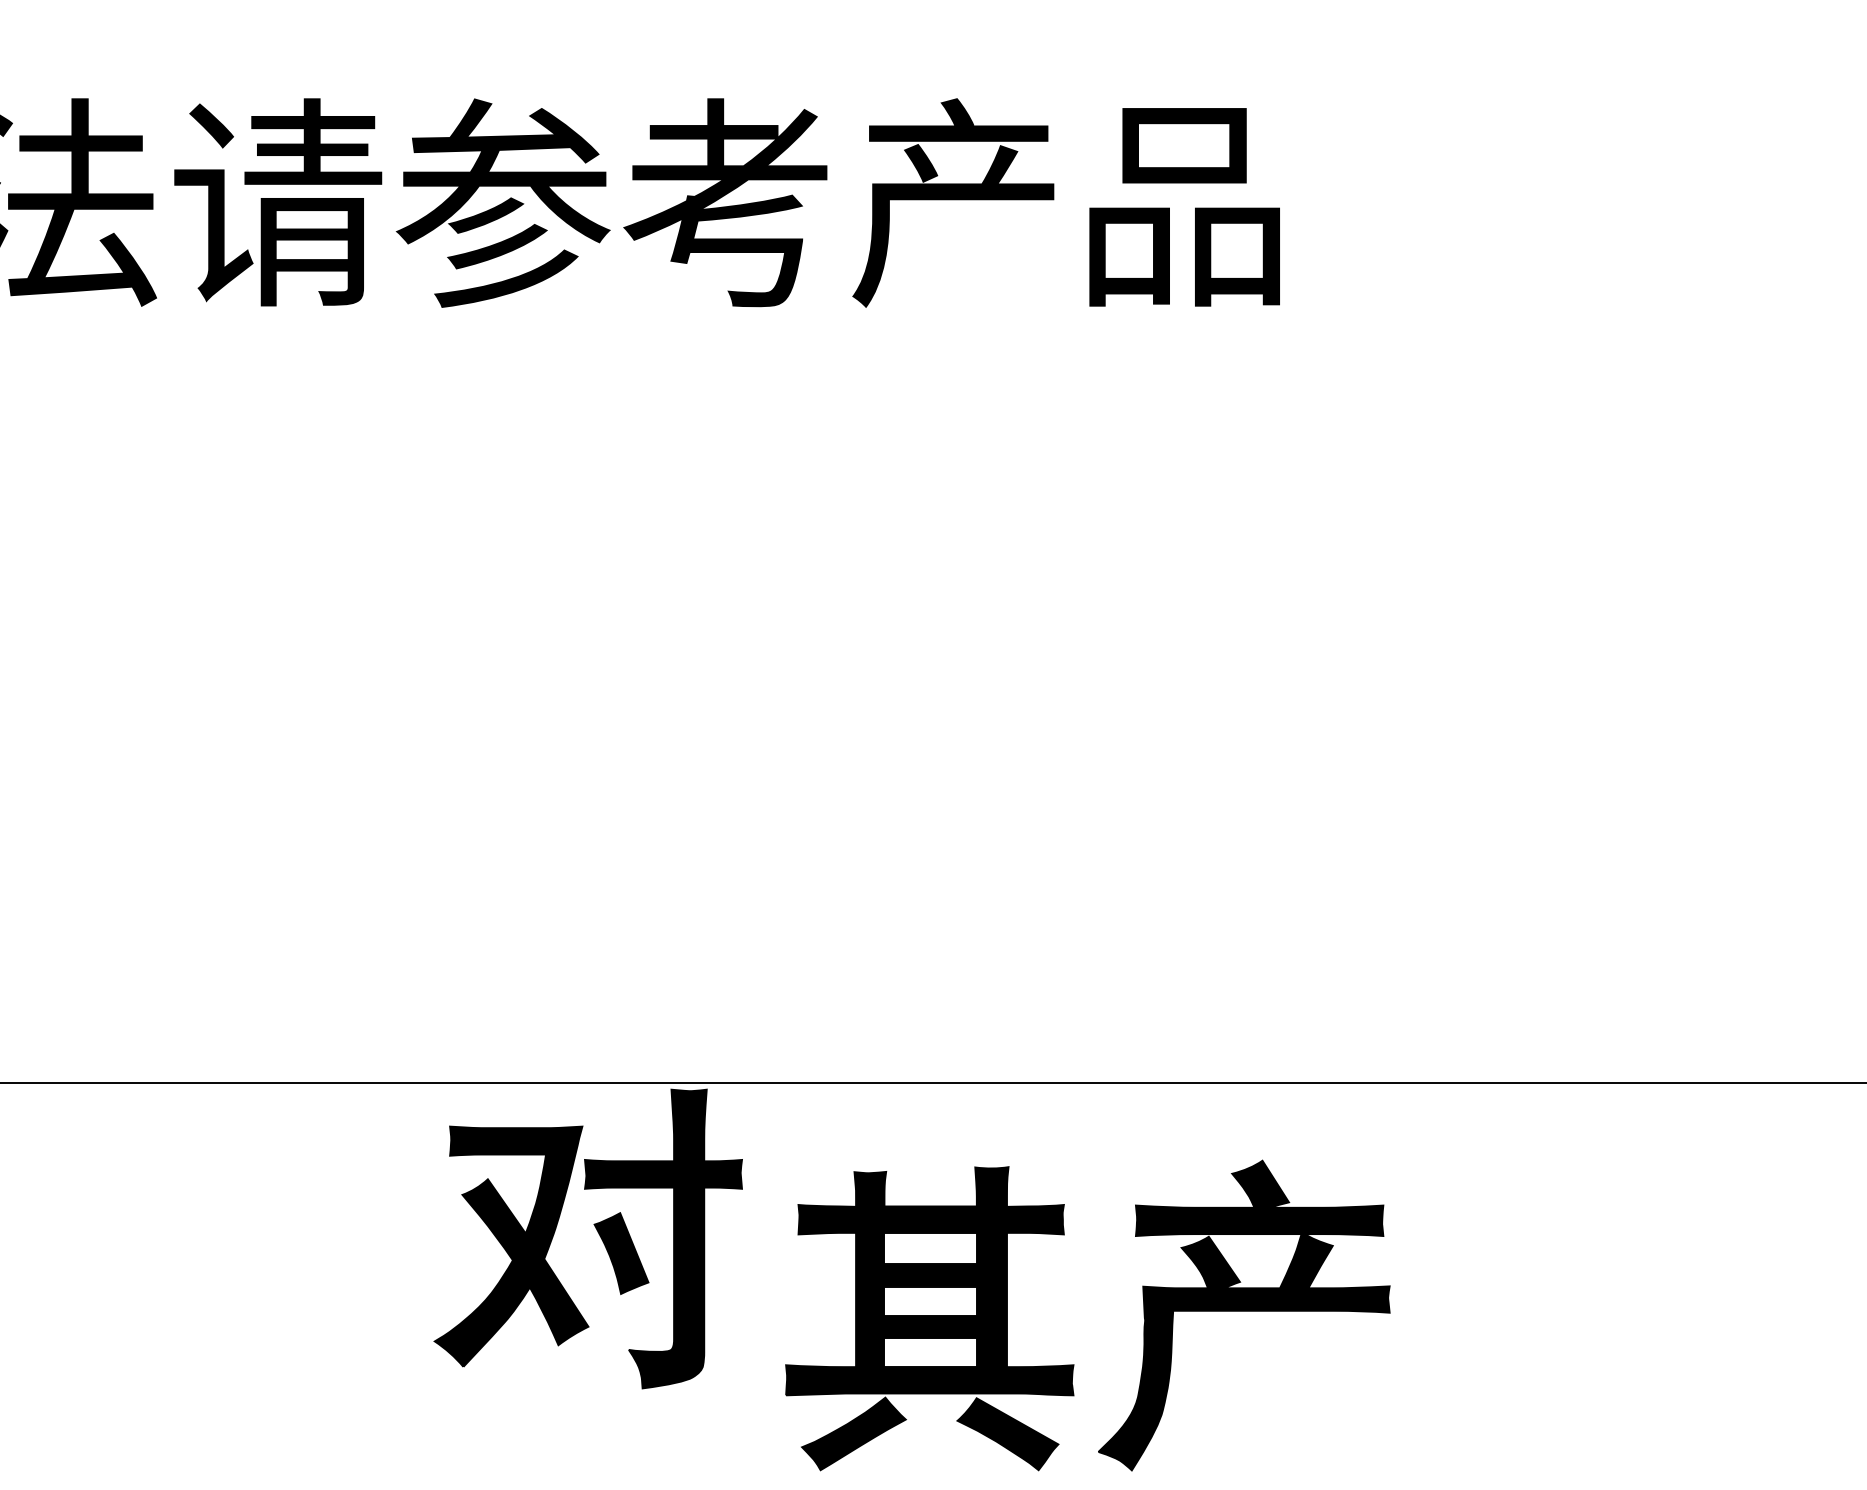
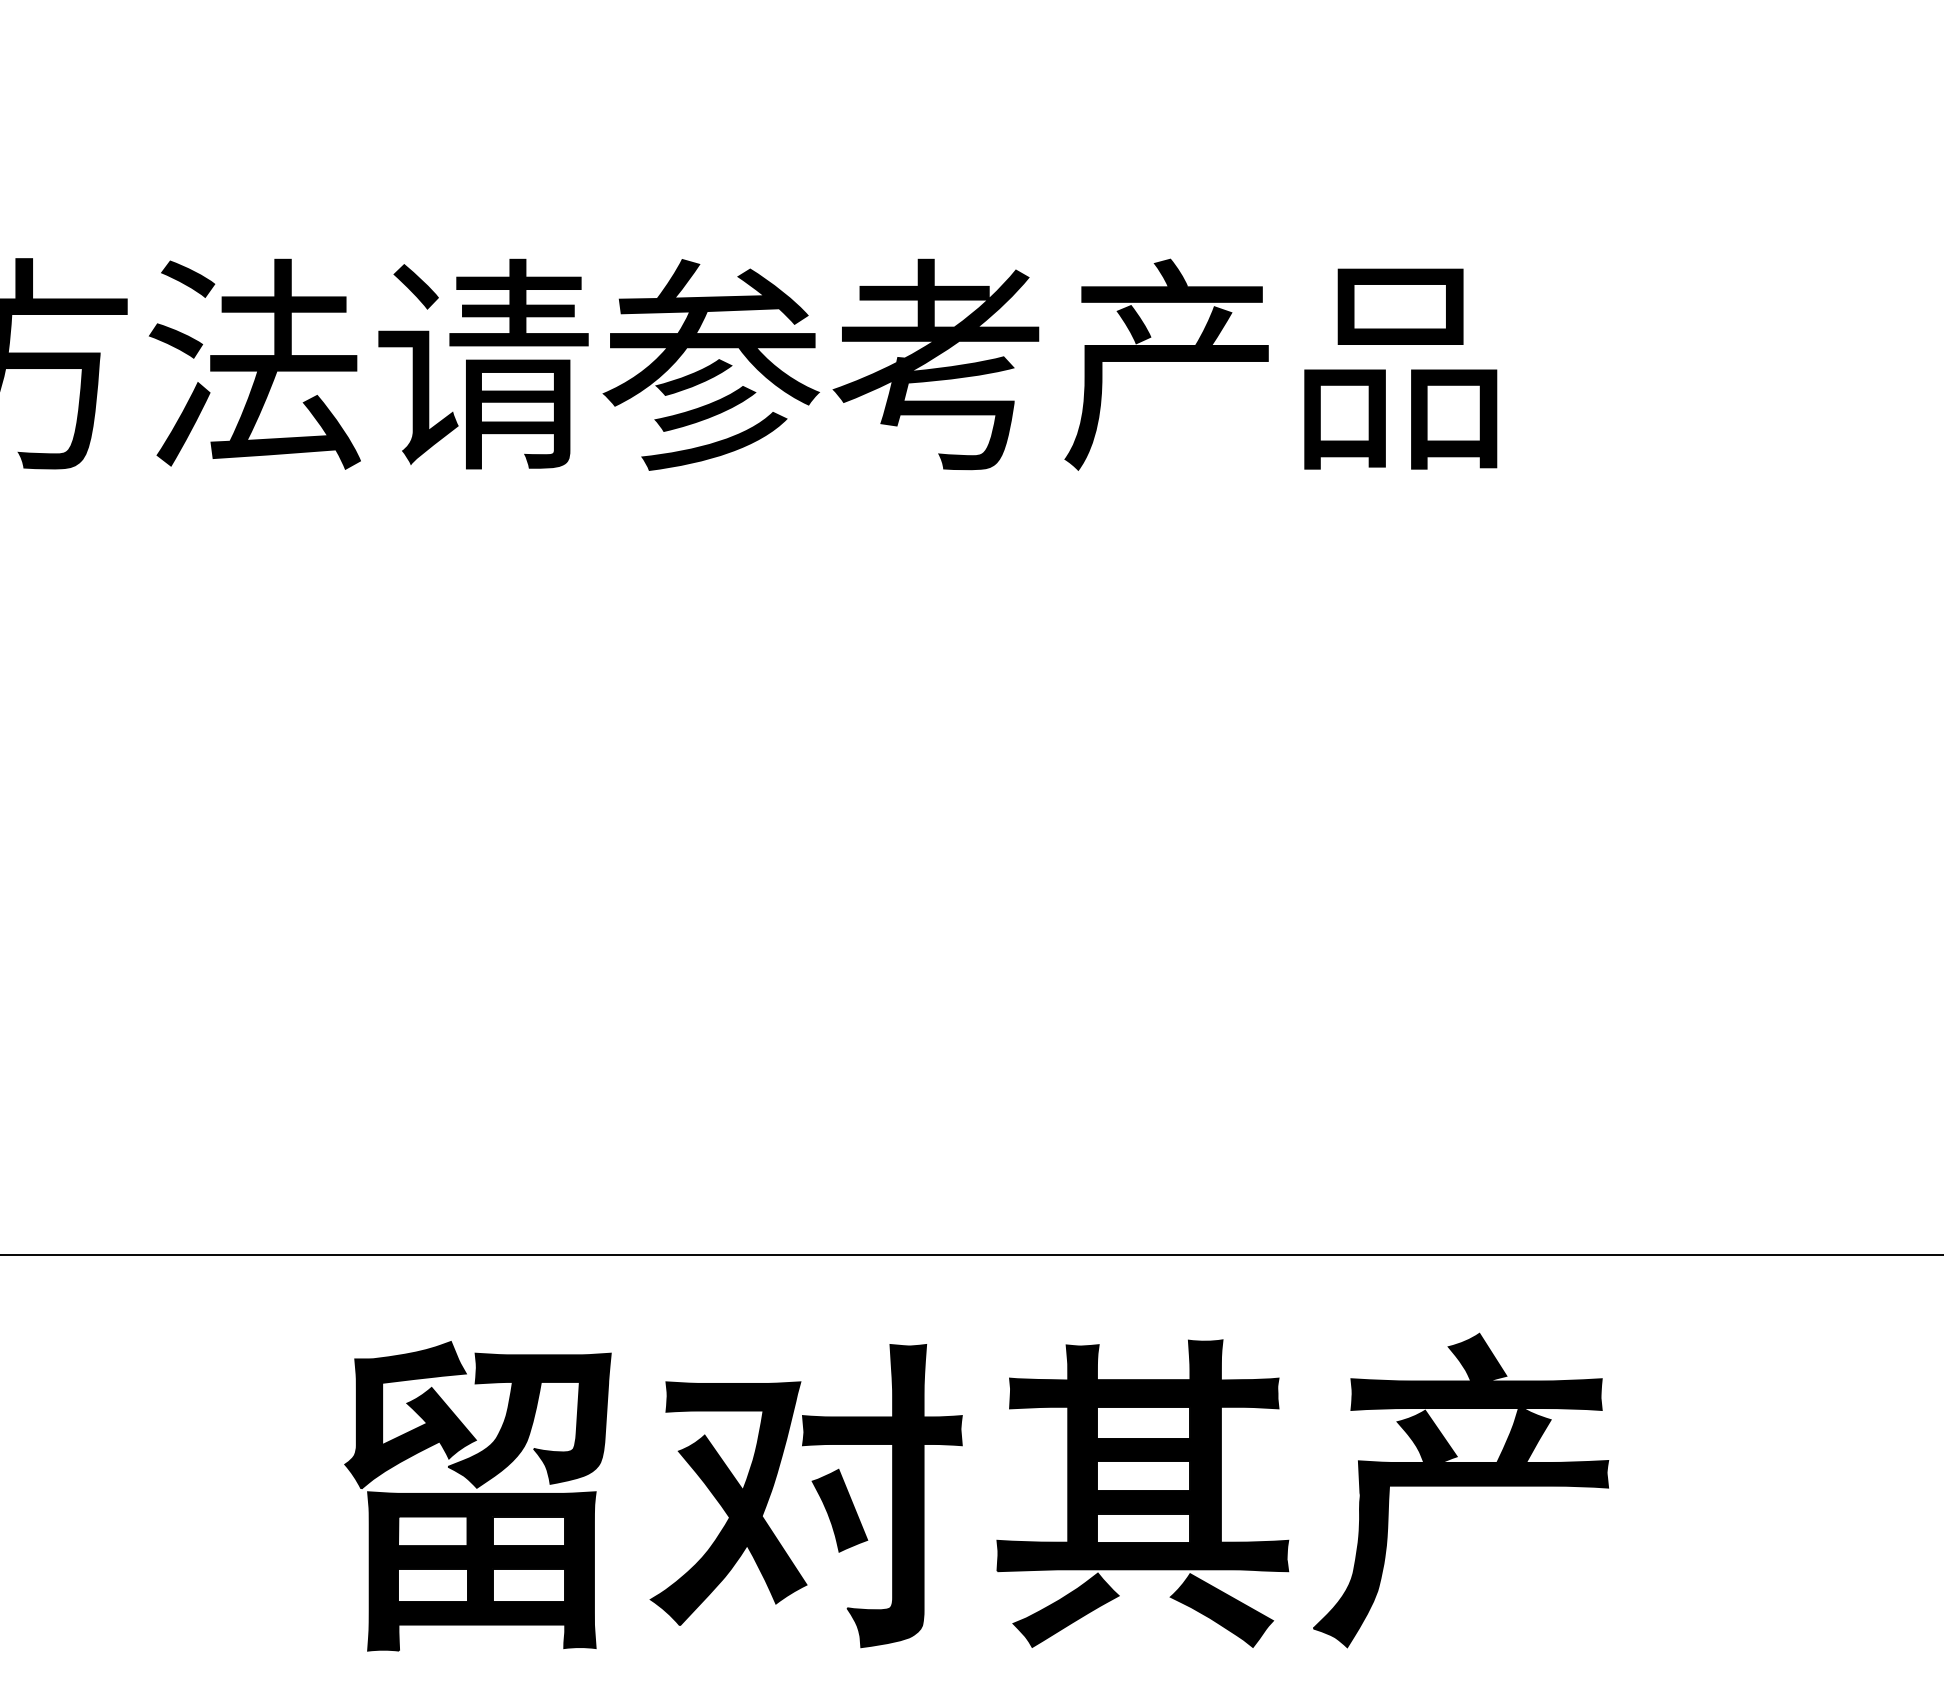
part: (597, 1232) -> (815, 1489), moved
part: (272, 1321) -> (477, 1496), added

